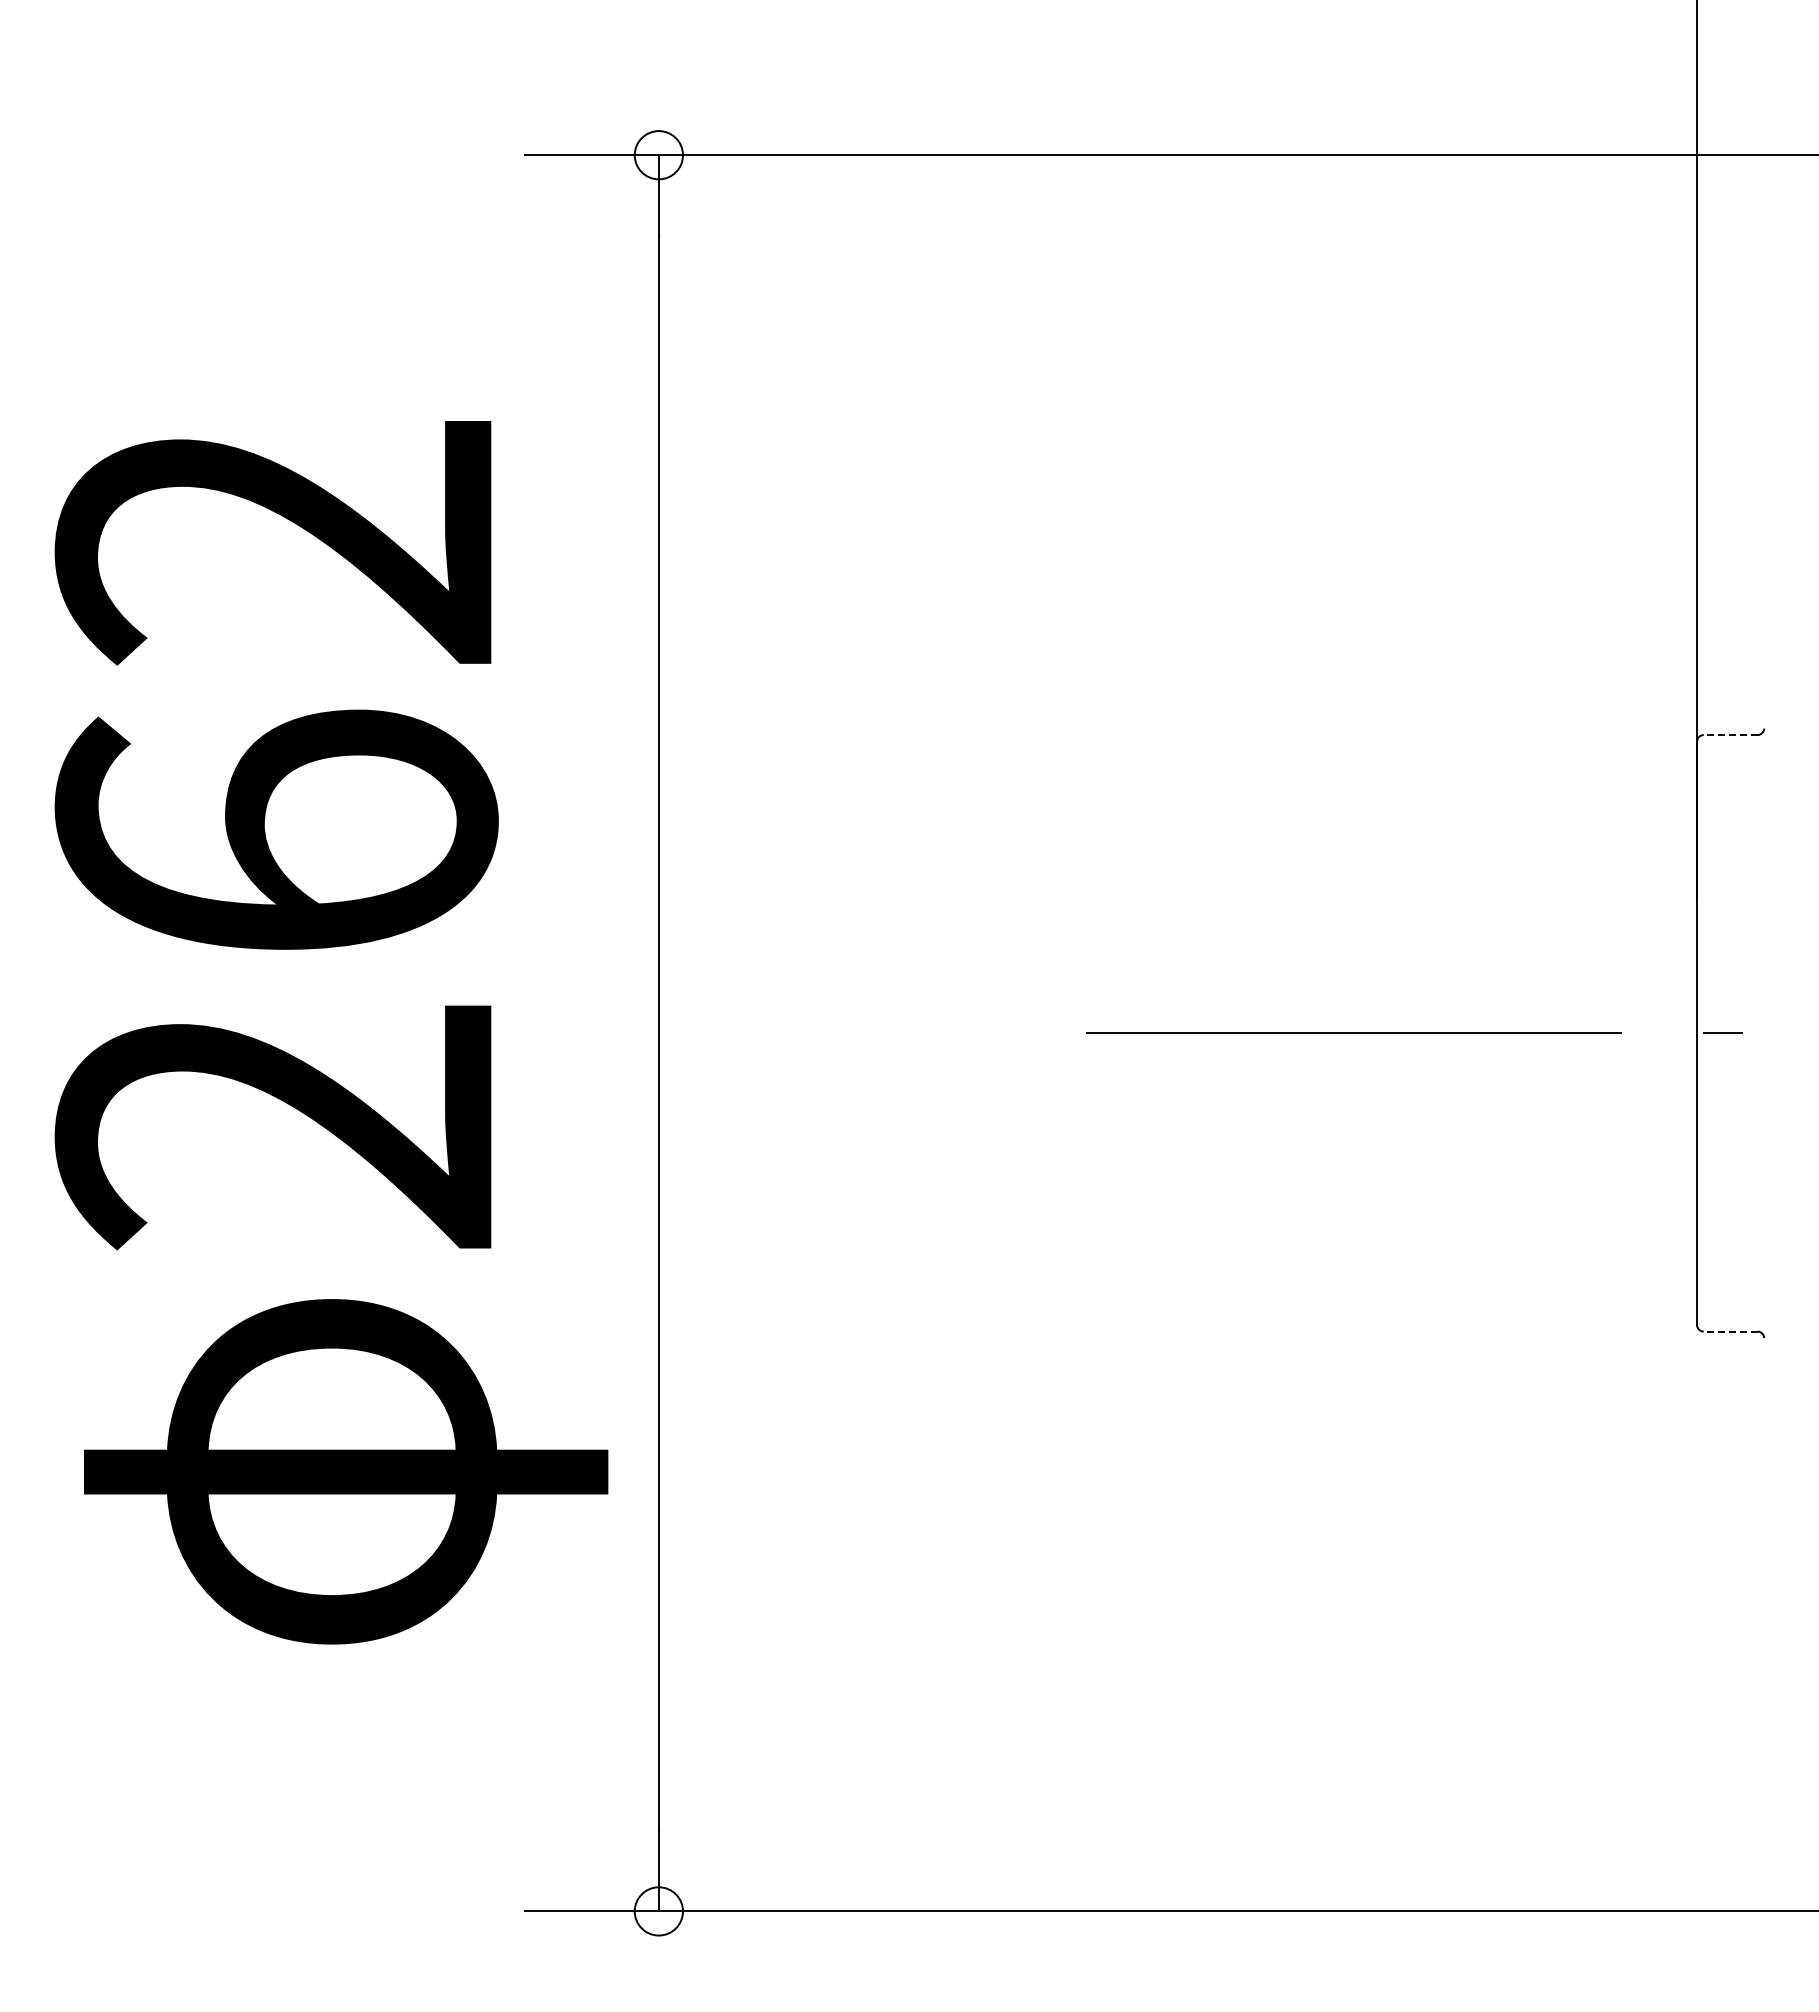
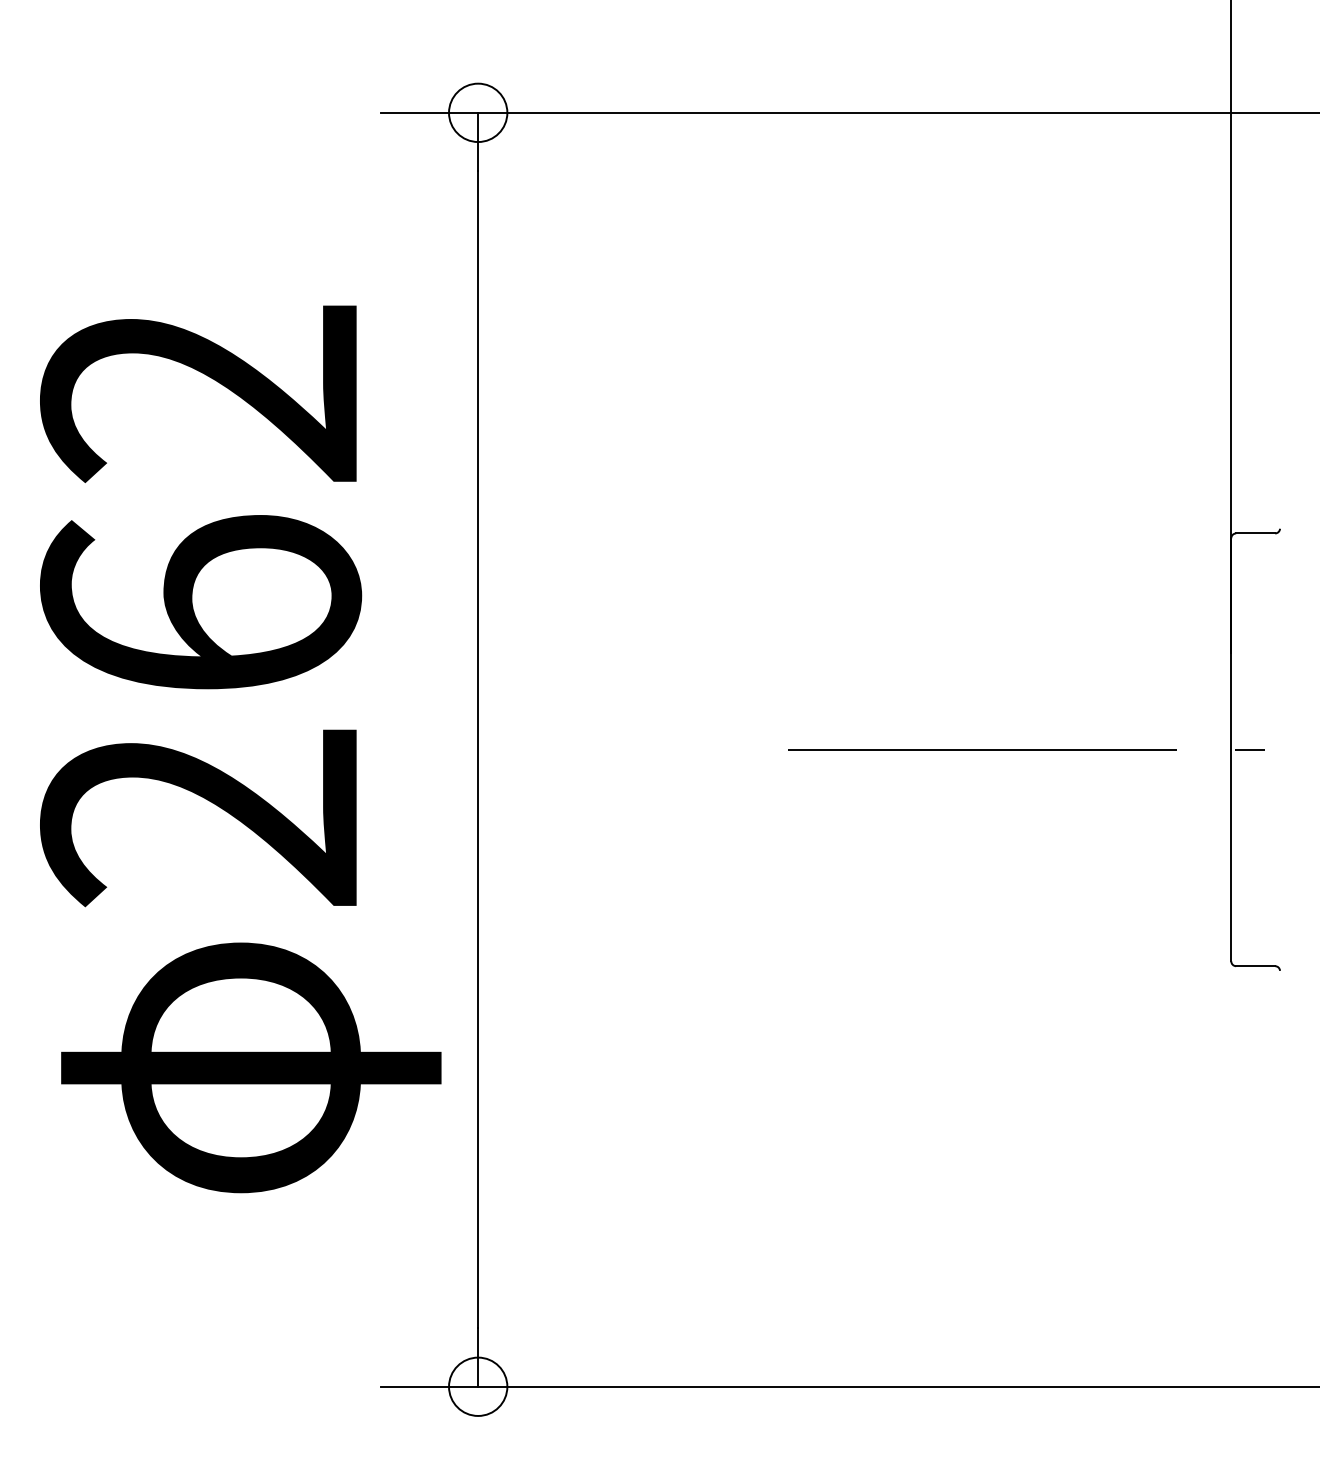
circle: (658, 155) -> (477, 113), size x1.67
line: (1730, 735) -> (1255, 533), dashed -> solid
line: (1730, 1331) -> (1255, 966), dashed -> solid
circle: (658, 1911) -> (477, 1386), size x1.67

